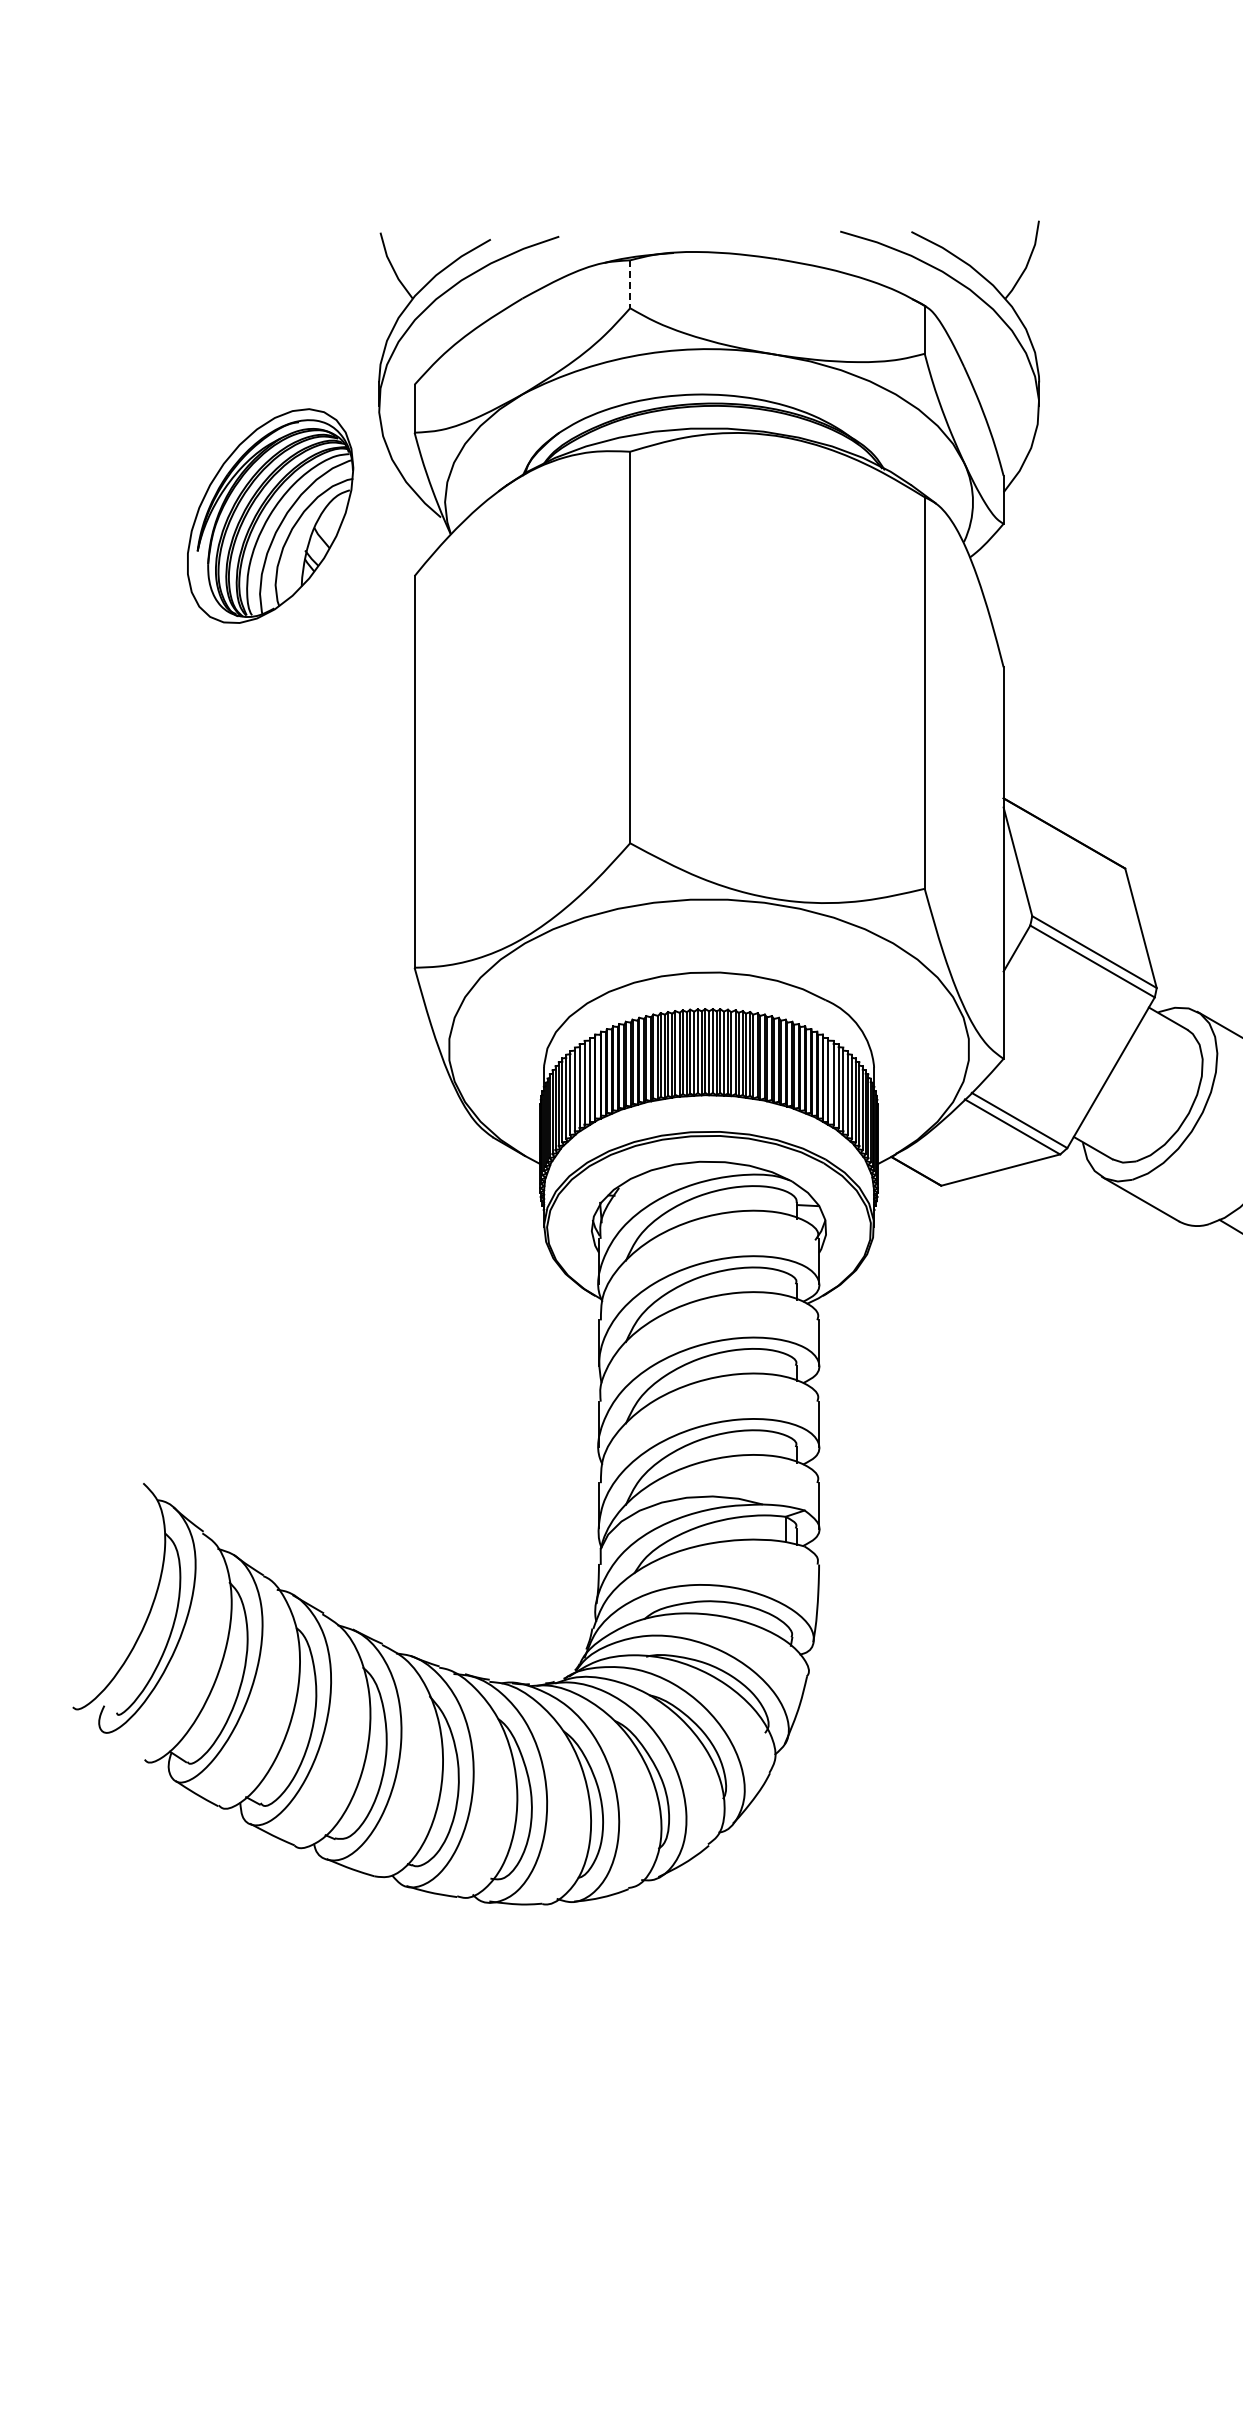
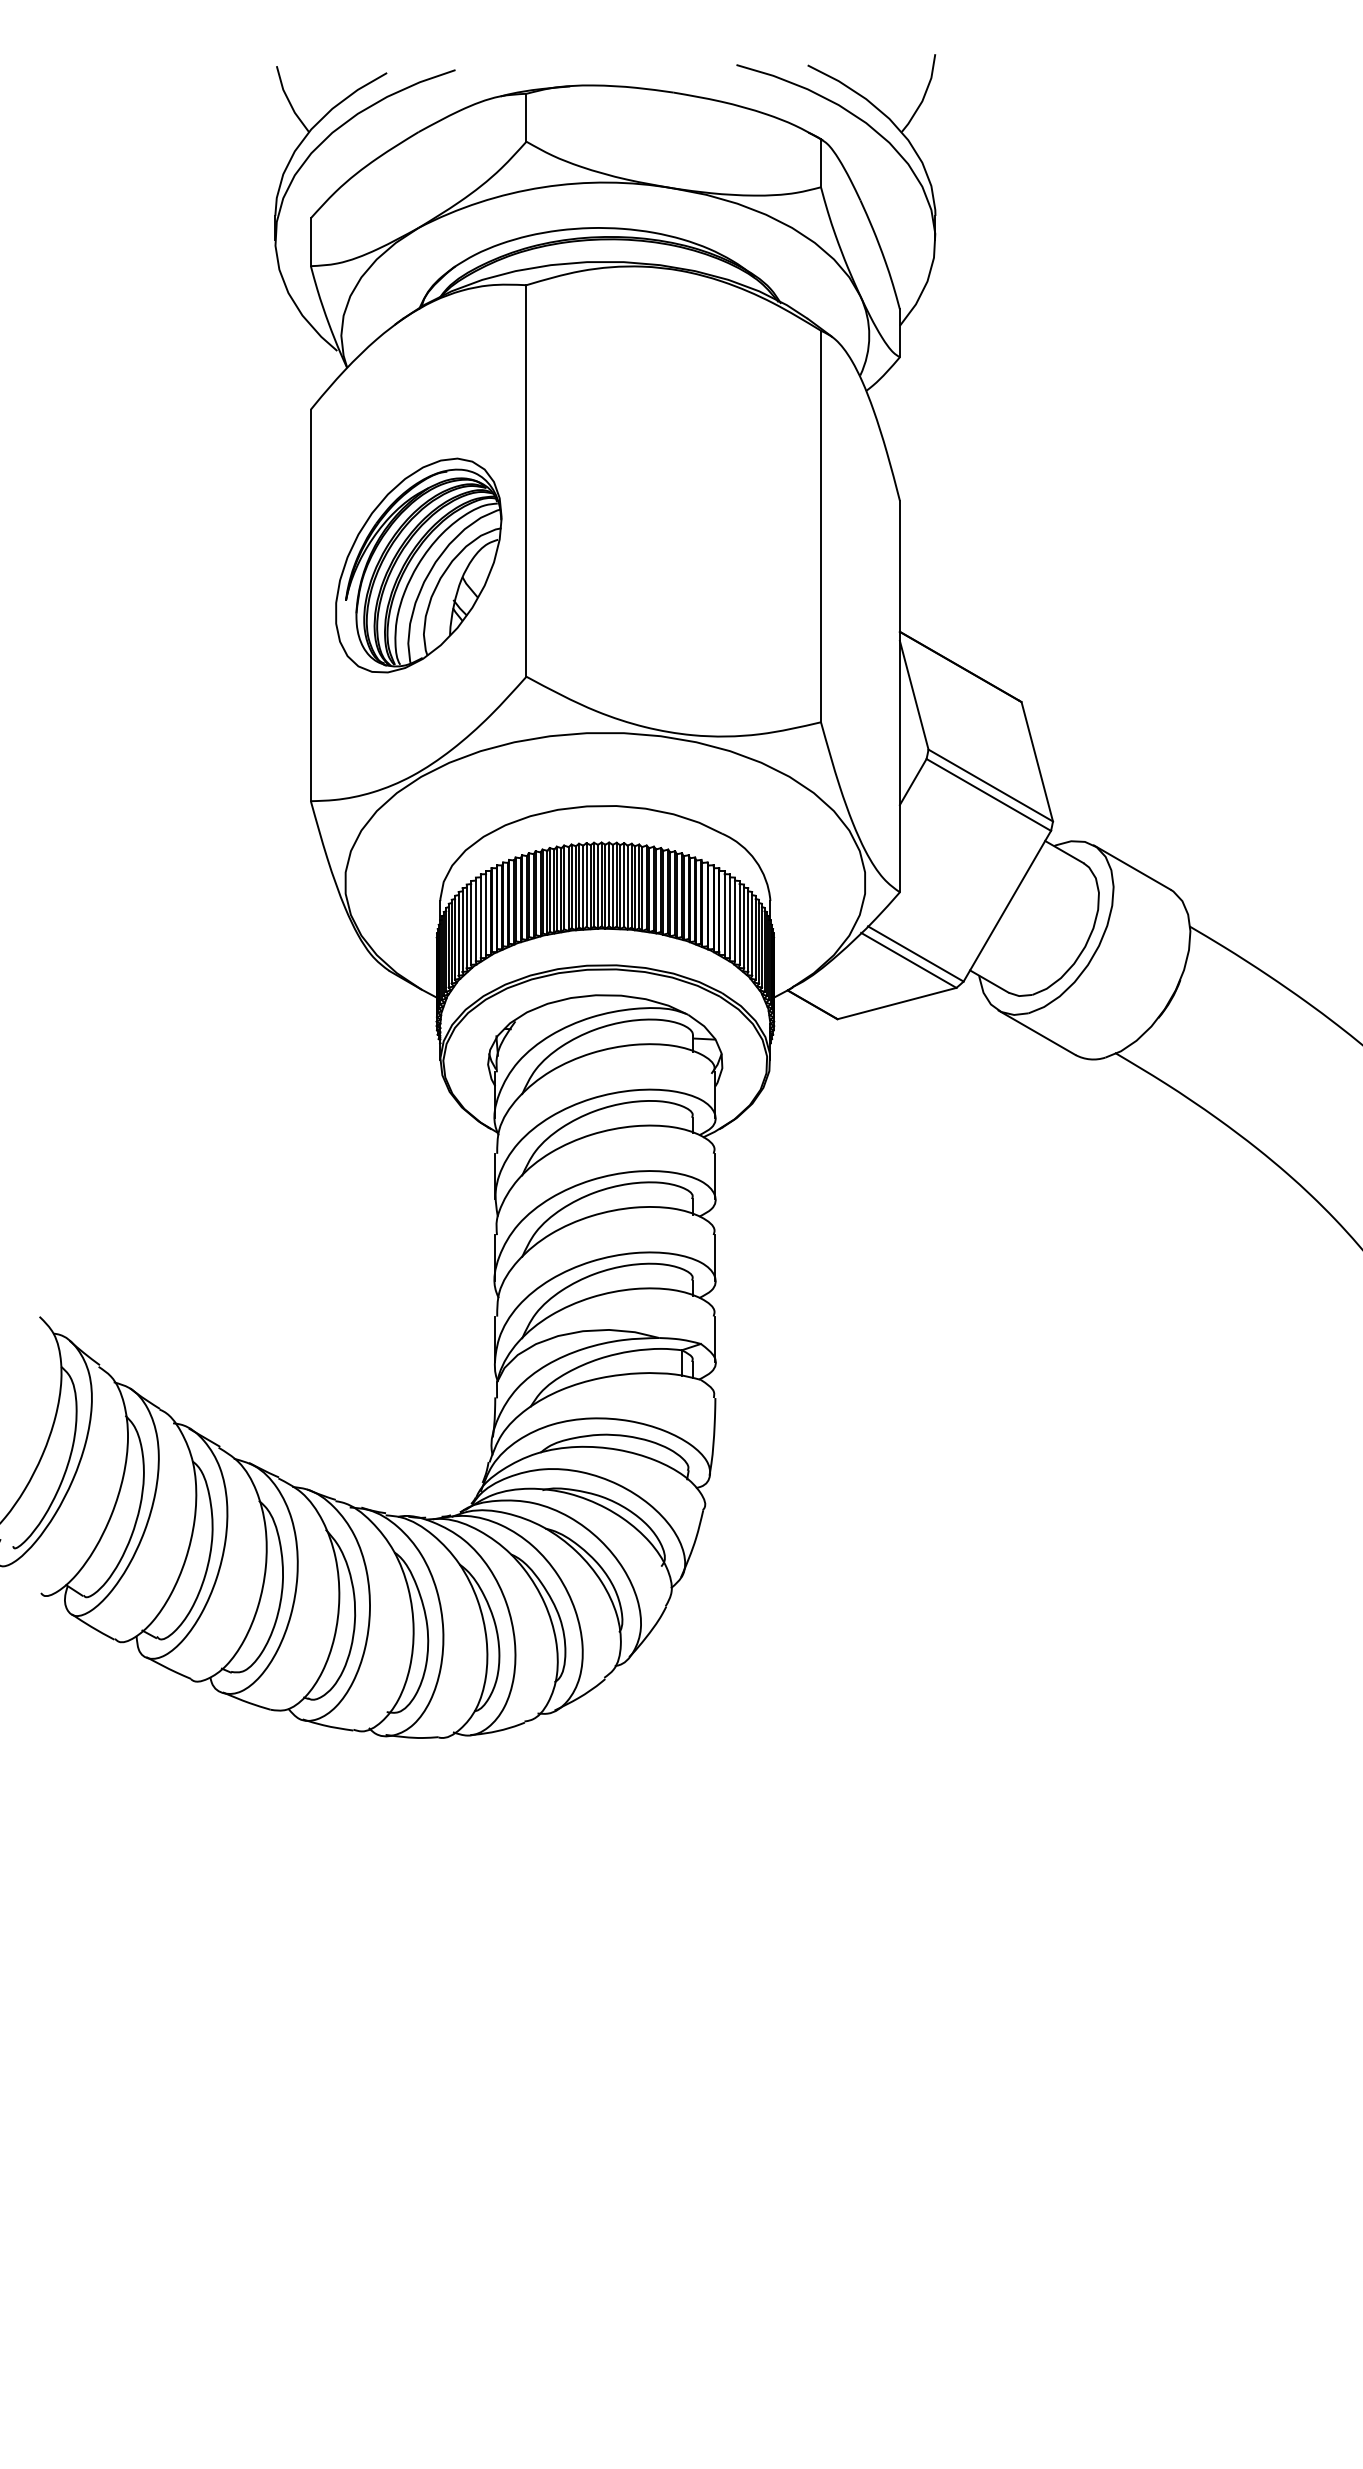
line: (630, 284) -> (526, 117), dashed -> solid
part: (270, 516) -> (418, 565), moved

